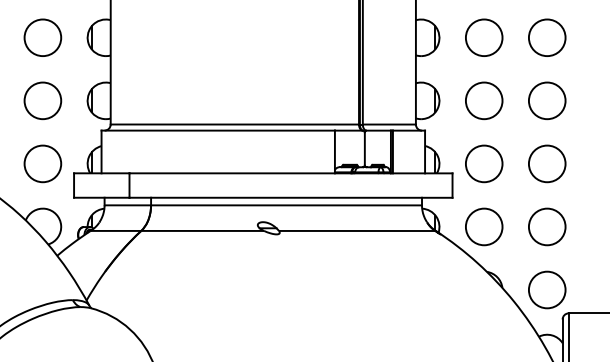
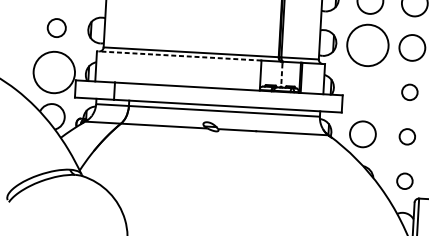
circle: (42, 100) -> (56, 27), size x0.7
circle: (483, 100) -> (367, 45), size x1.6
line: (218, 130) -> (179, 55), solid -> dashed
line: (364, 148) -> (281, 74), solid -> dashed
circle: (42, 163) -> (54, 72), size x1.6
circle: (484, 163) -> (365, 89), removed
circle: (546, 163) -> (409, 92), size x0.6
circle: (546, 226) -> (406, 136), size x0.6
circle: (546, 289) -> (404, 180), size x0.6

